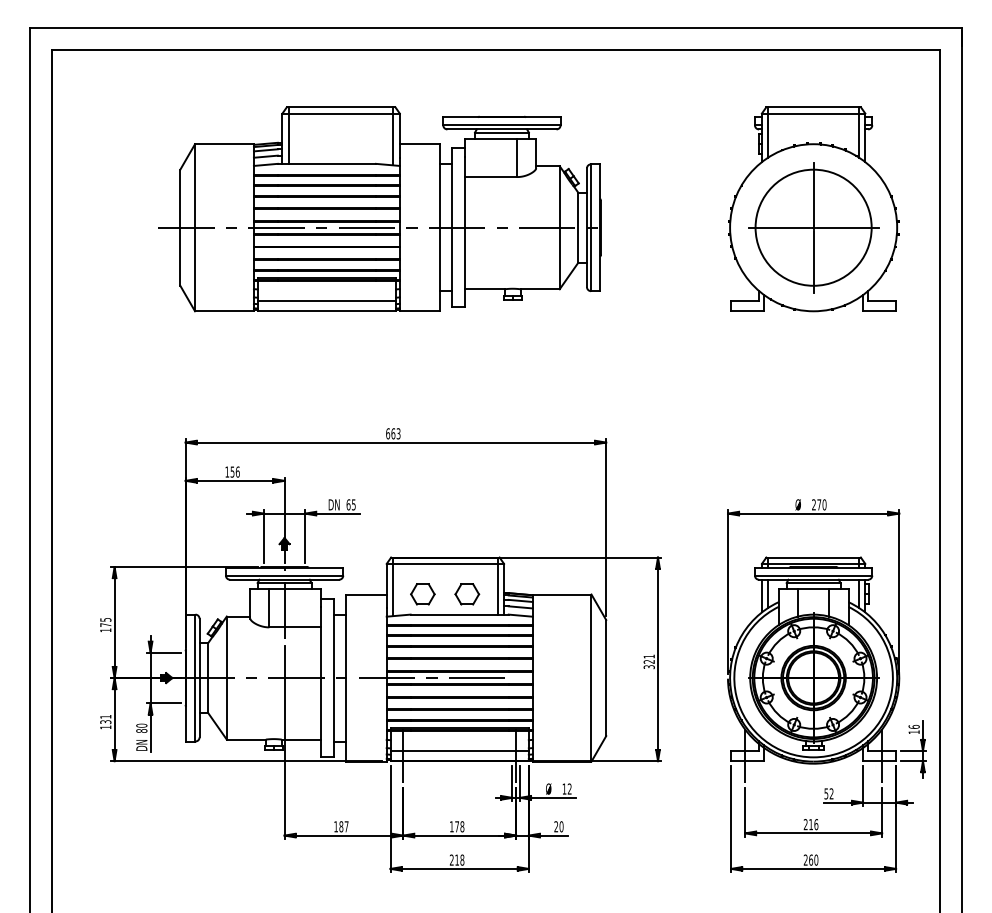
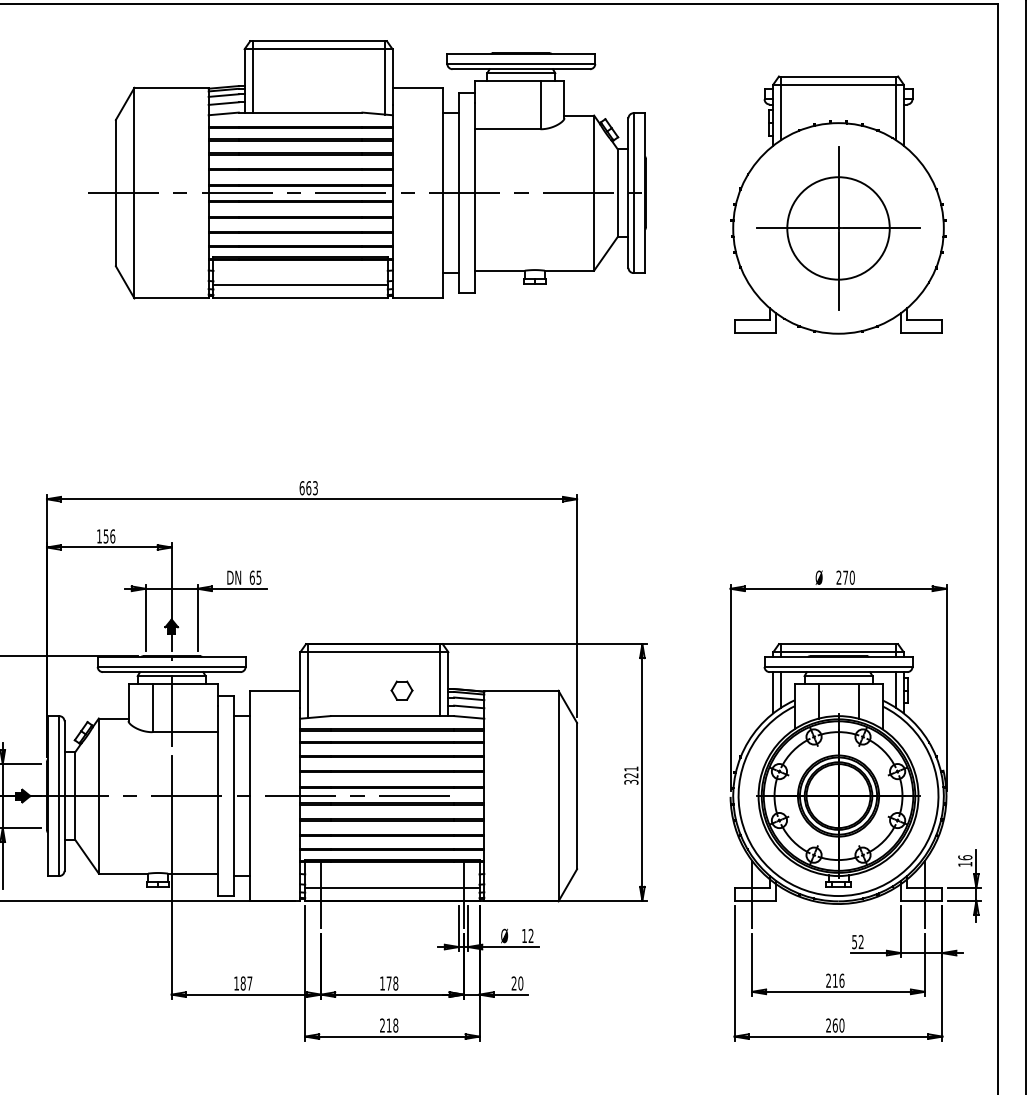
part: (379, 209) -> (366, 170), moved
circle: (813, 227) -> (838, 228), size x0.7
part: (422, 594) -> (345, 690), removed
part: (467, 594) -> (402, 690), size x0.7

